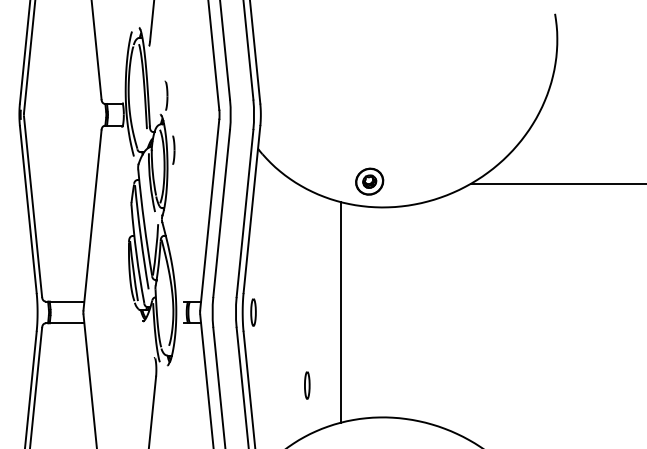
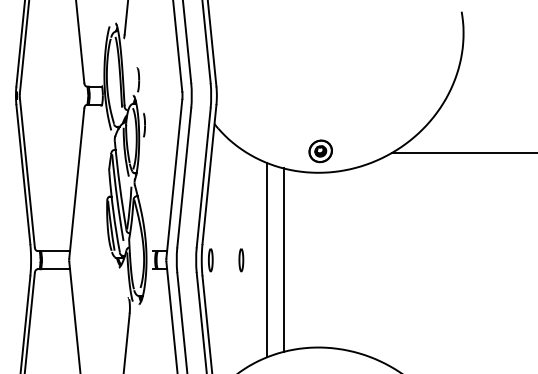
part: (369, 181) -> (320, 151), moved
line: (321, 312) -> (267, 260), added
part: (307, 385) -> (241, 260), moved

